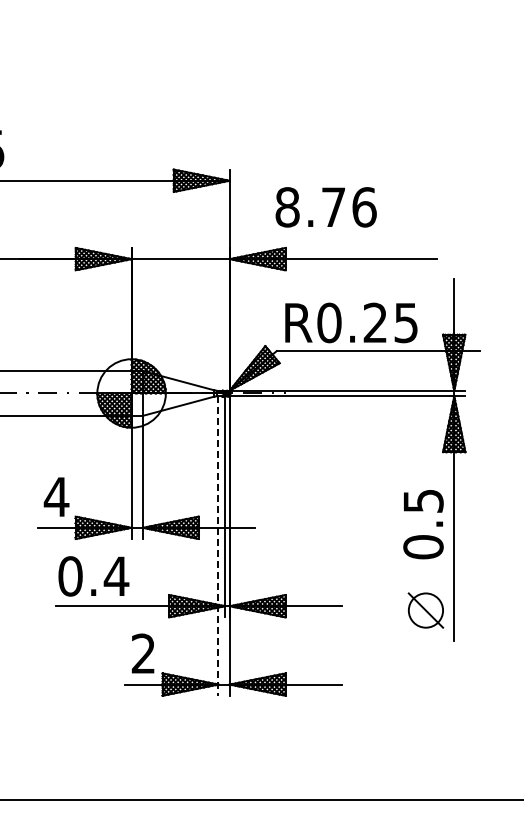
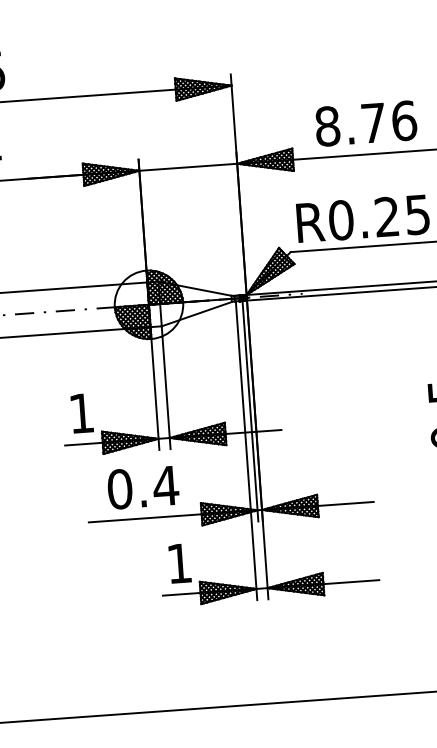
text: (325, 207) -> (365, 123), moved
text: (56, 496) -> (81, 412), 4 -> 1
line: (218, 546) -> (246, 451), dashed -> solid
text: (93, 576) -> (142, 487), moved
text: (142, 653) -> (178, 563), 2 -> 1

